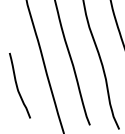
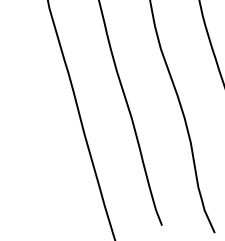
curve: (17, 85) -> (31, 153), removed

